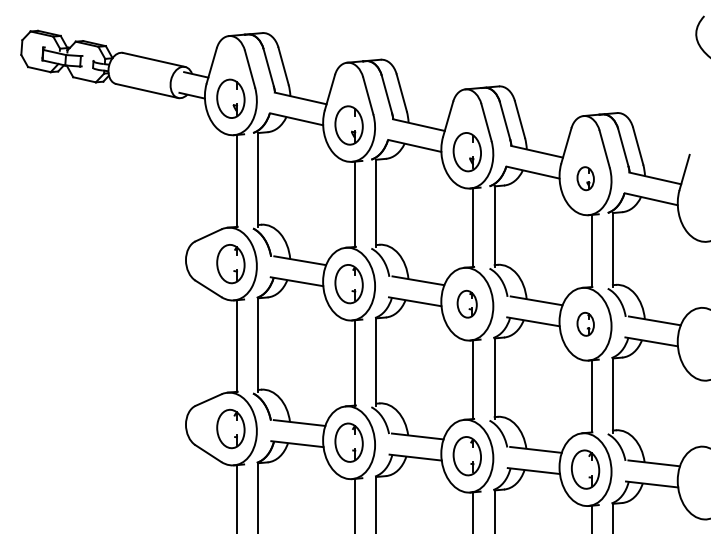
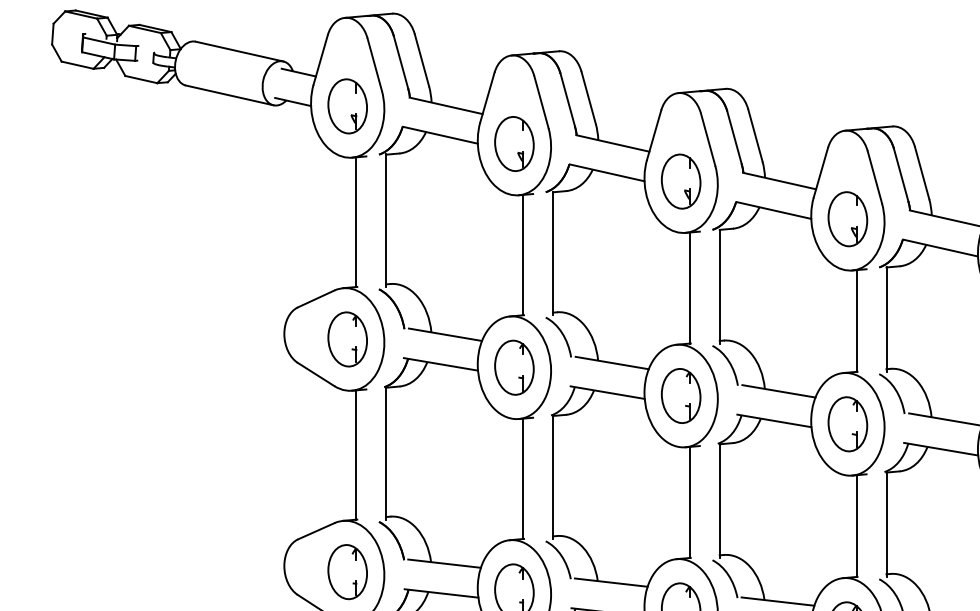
part: (585, 178) -> (847, 218), size x1.67
part: (466, 304) -> (679, 396), size x1.43
part: (585, 324) -> (847, 424), size x1.67

